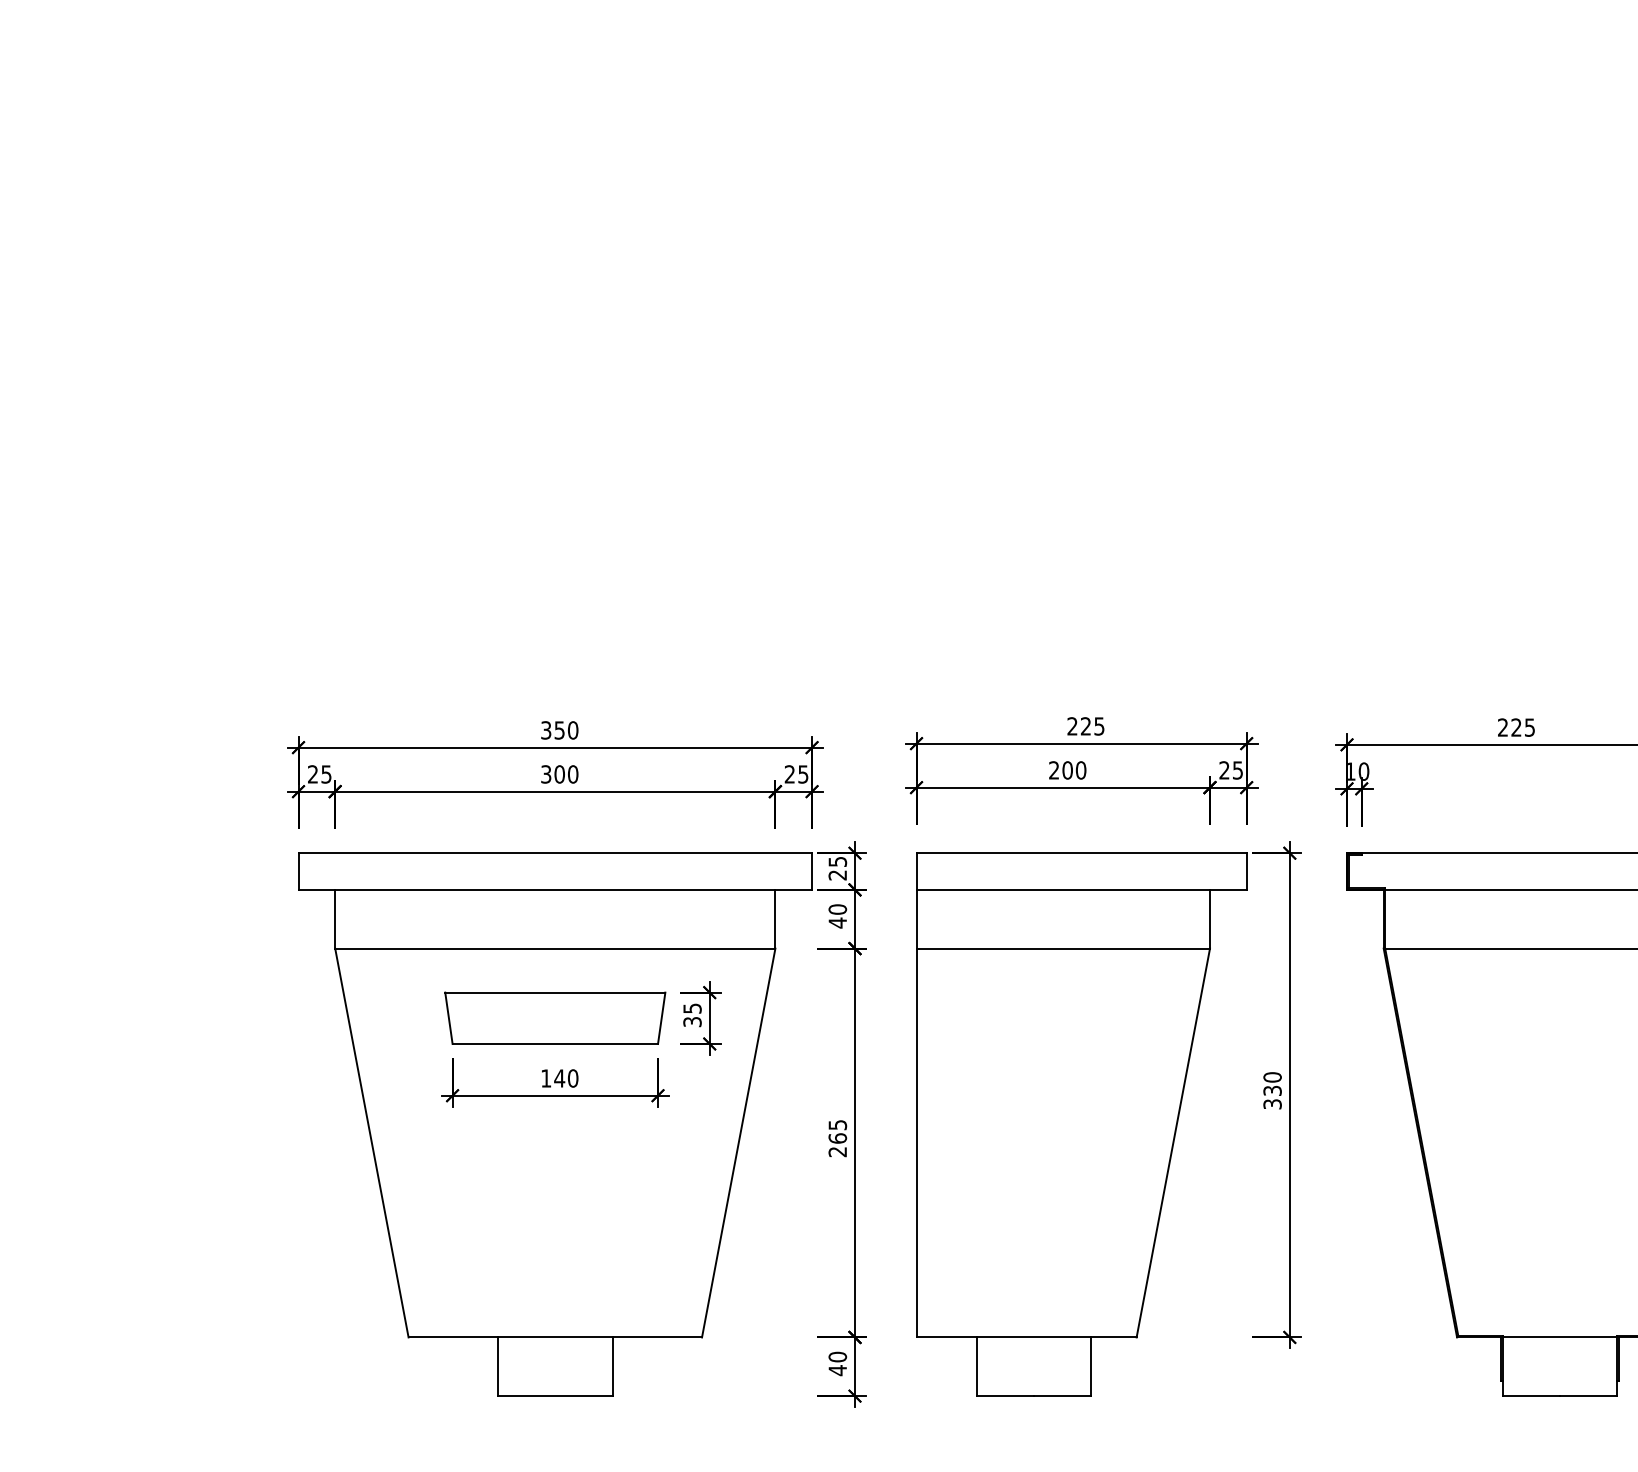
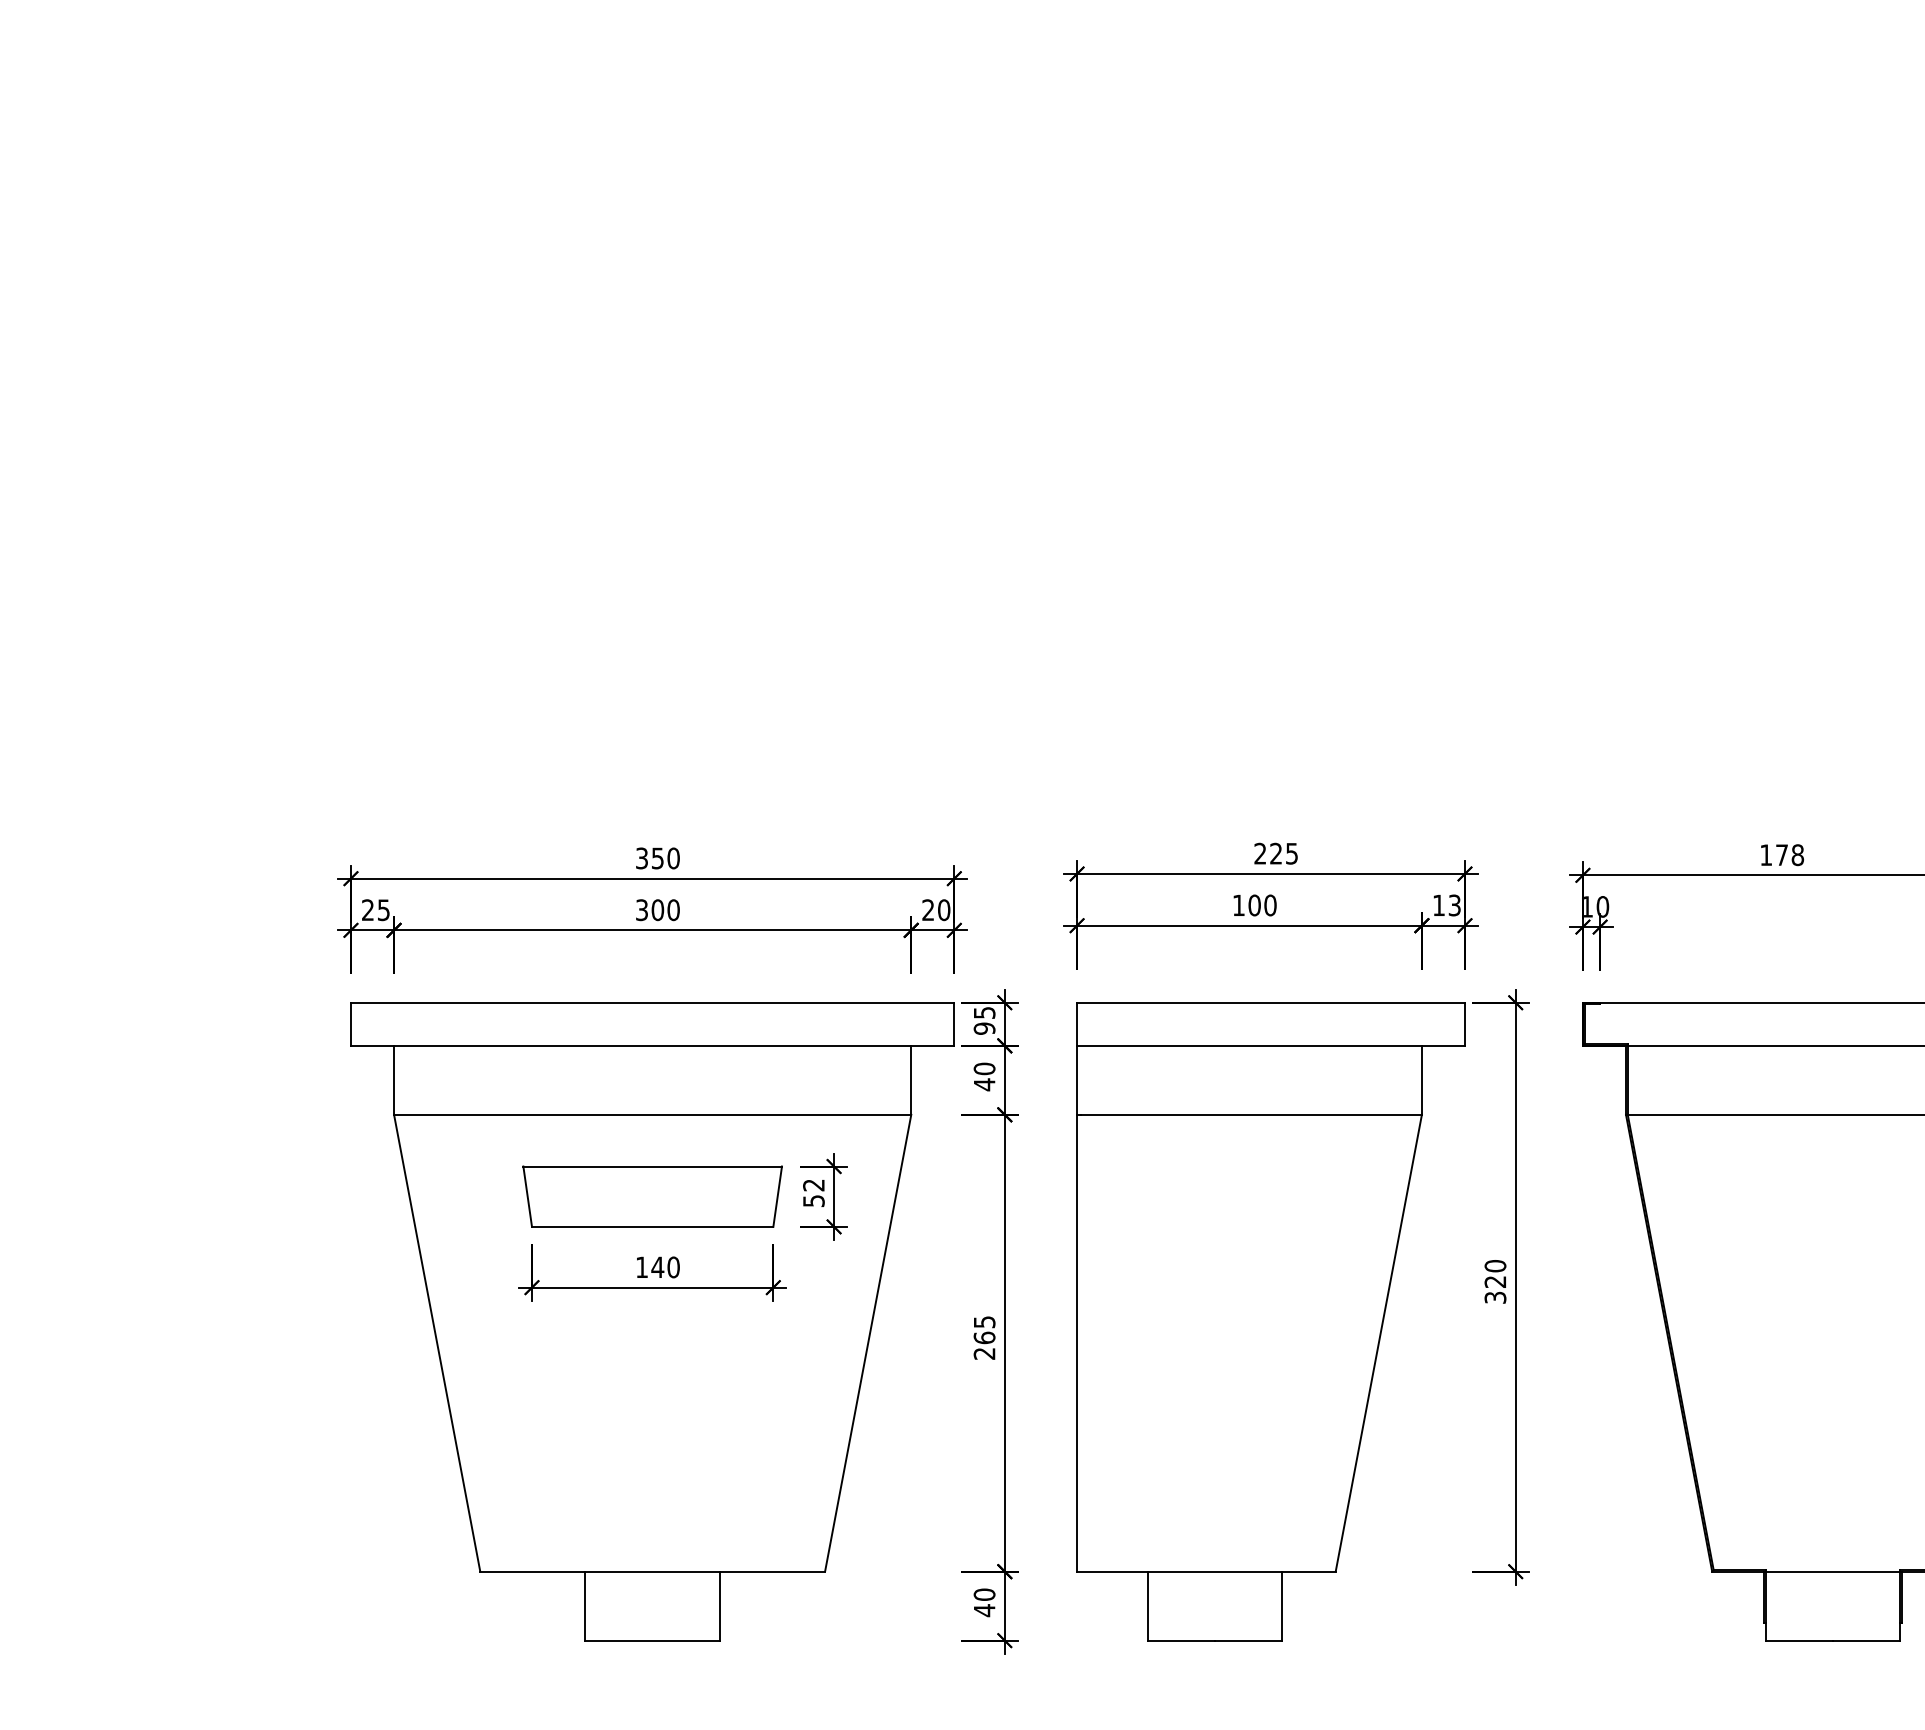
text: (1516, 727) -> (1782, 855), 225 -> 178
text: (1053, 769) -> (1238, 904), 200 -> 100
text: (1230, 769) -> (1446, 904), 25 -> 13
text: (803, 774) -> (944, 910), 25 -> 20
text: (837, 875) -> (984, 1028), 25 -> 95
text: (692, 1014) -> (813, 1192), 35 -> 52
text: (1272, 1090) -> (1495, 1281), 330 -> 320

